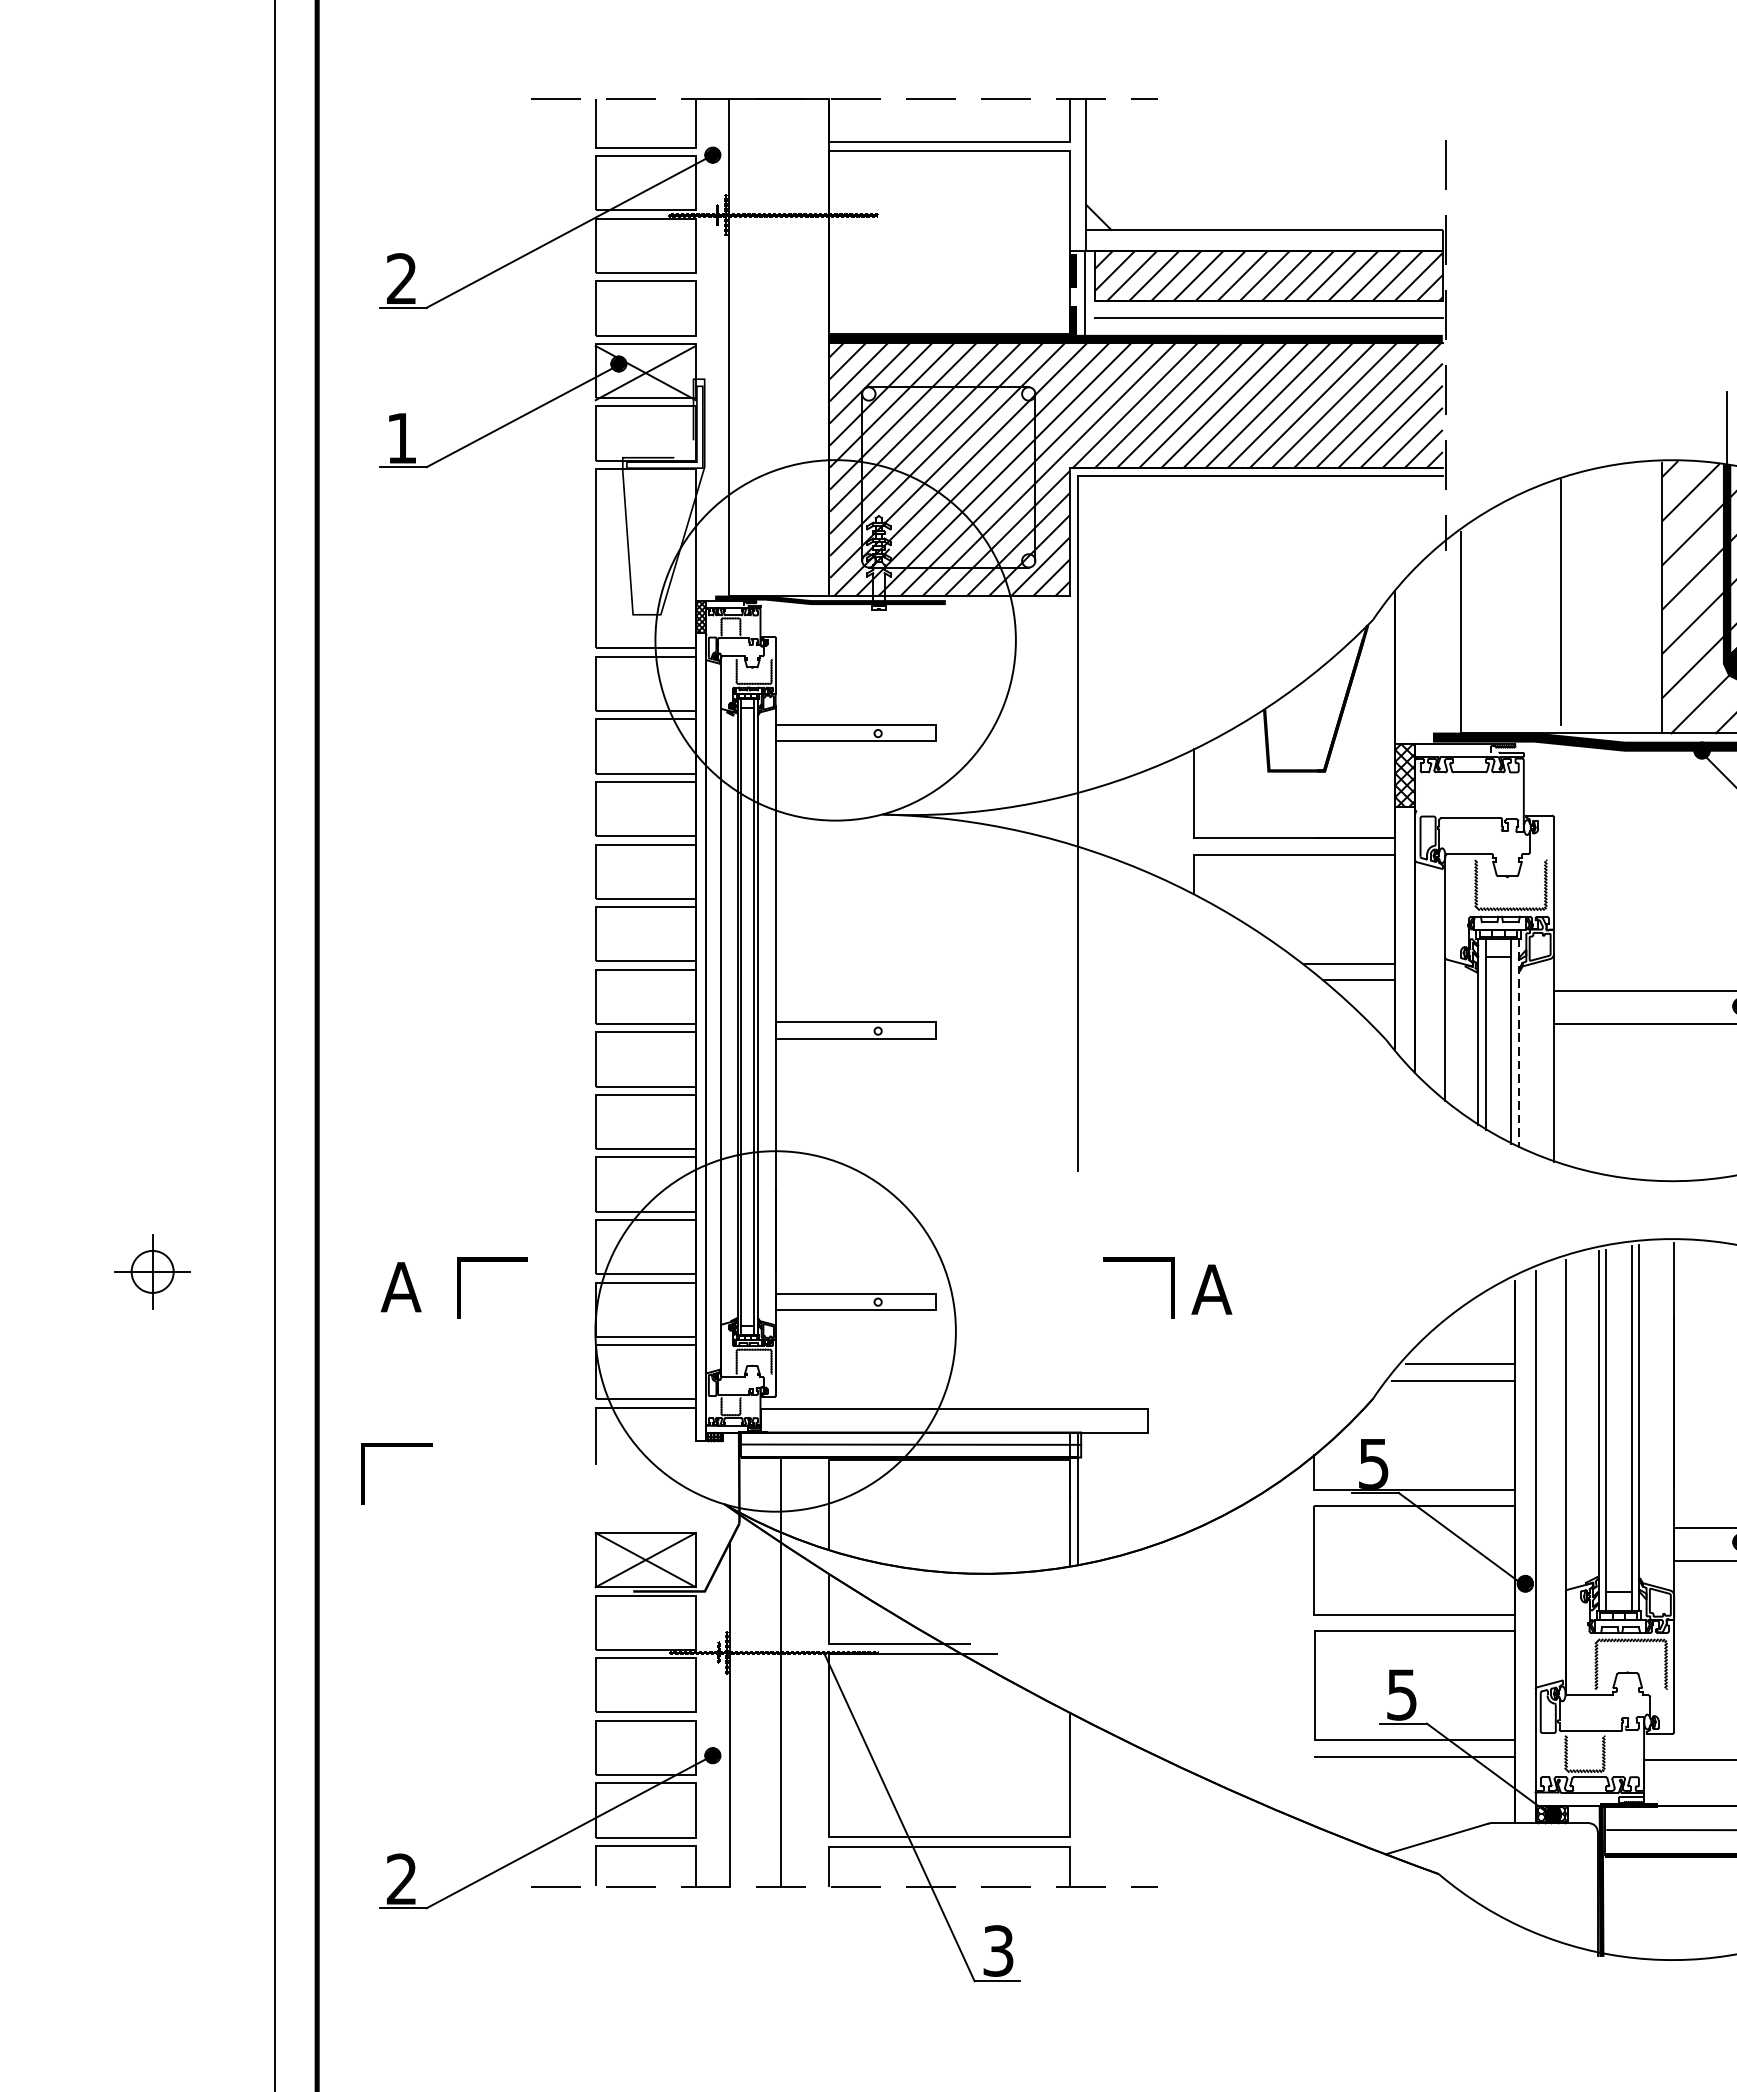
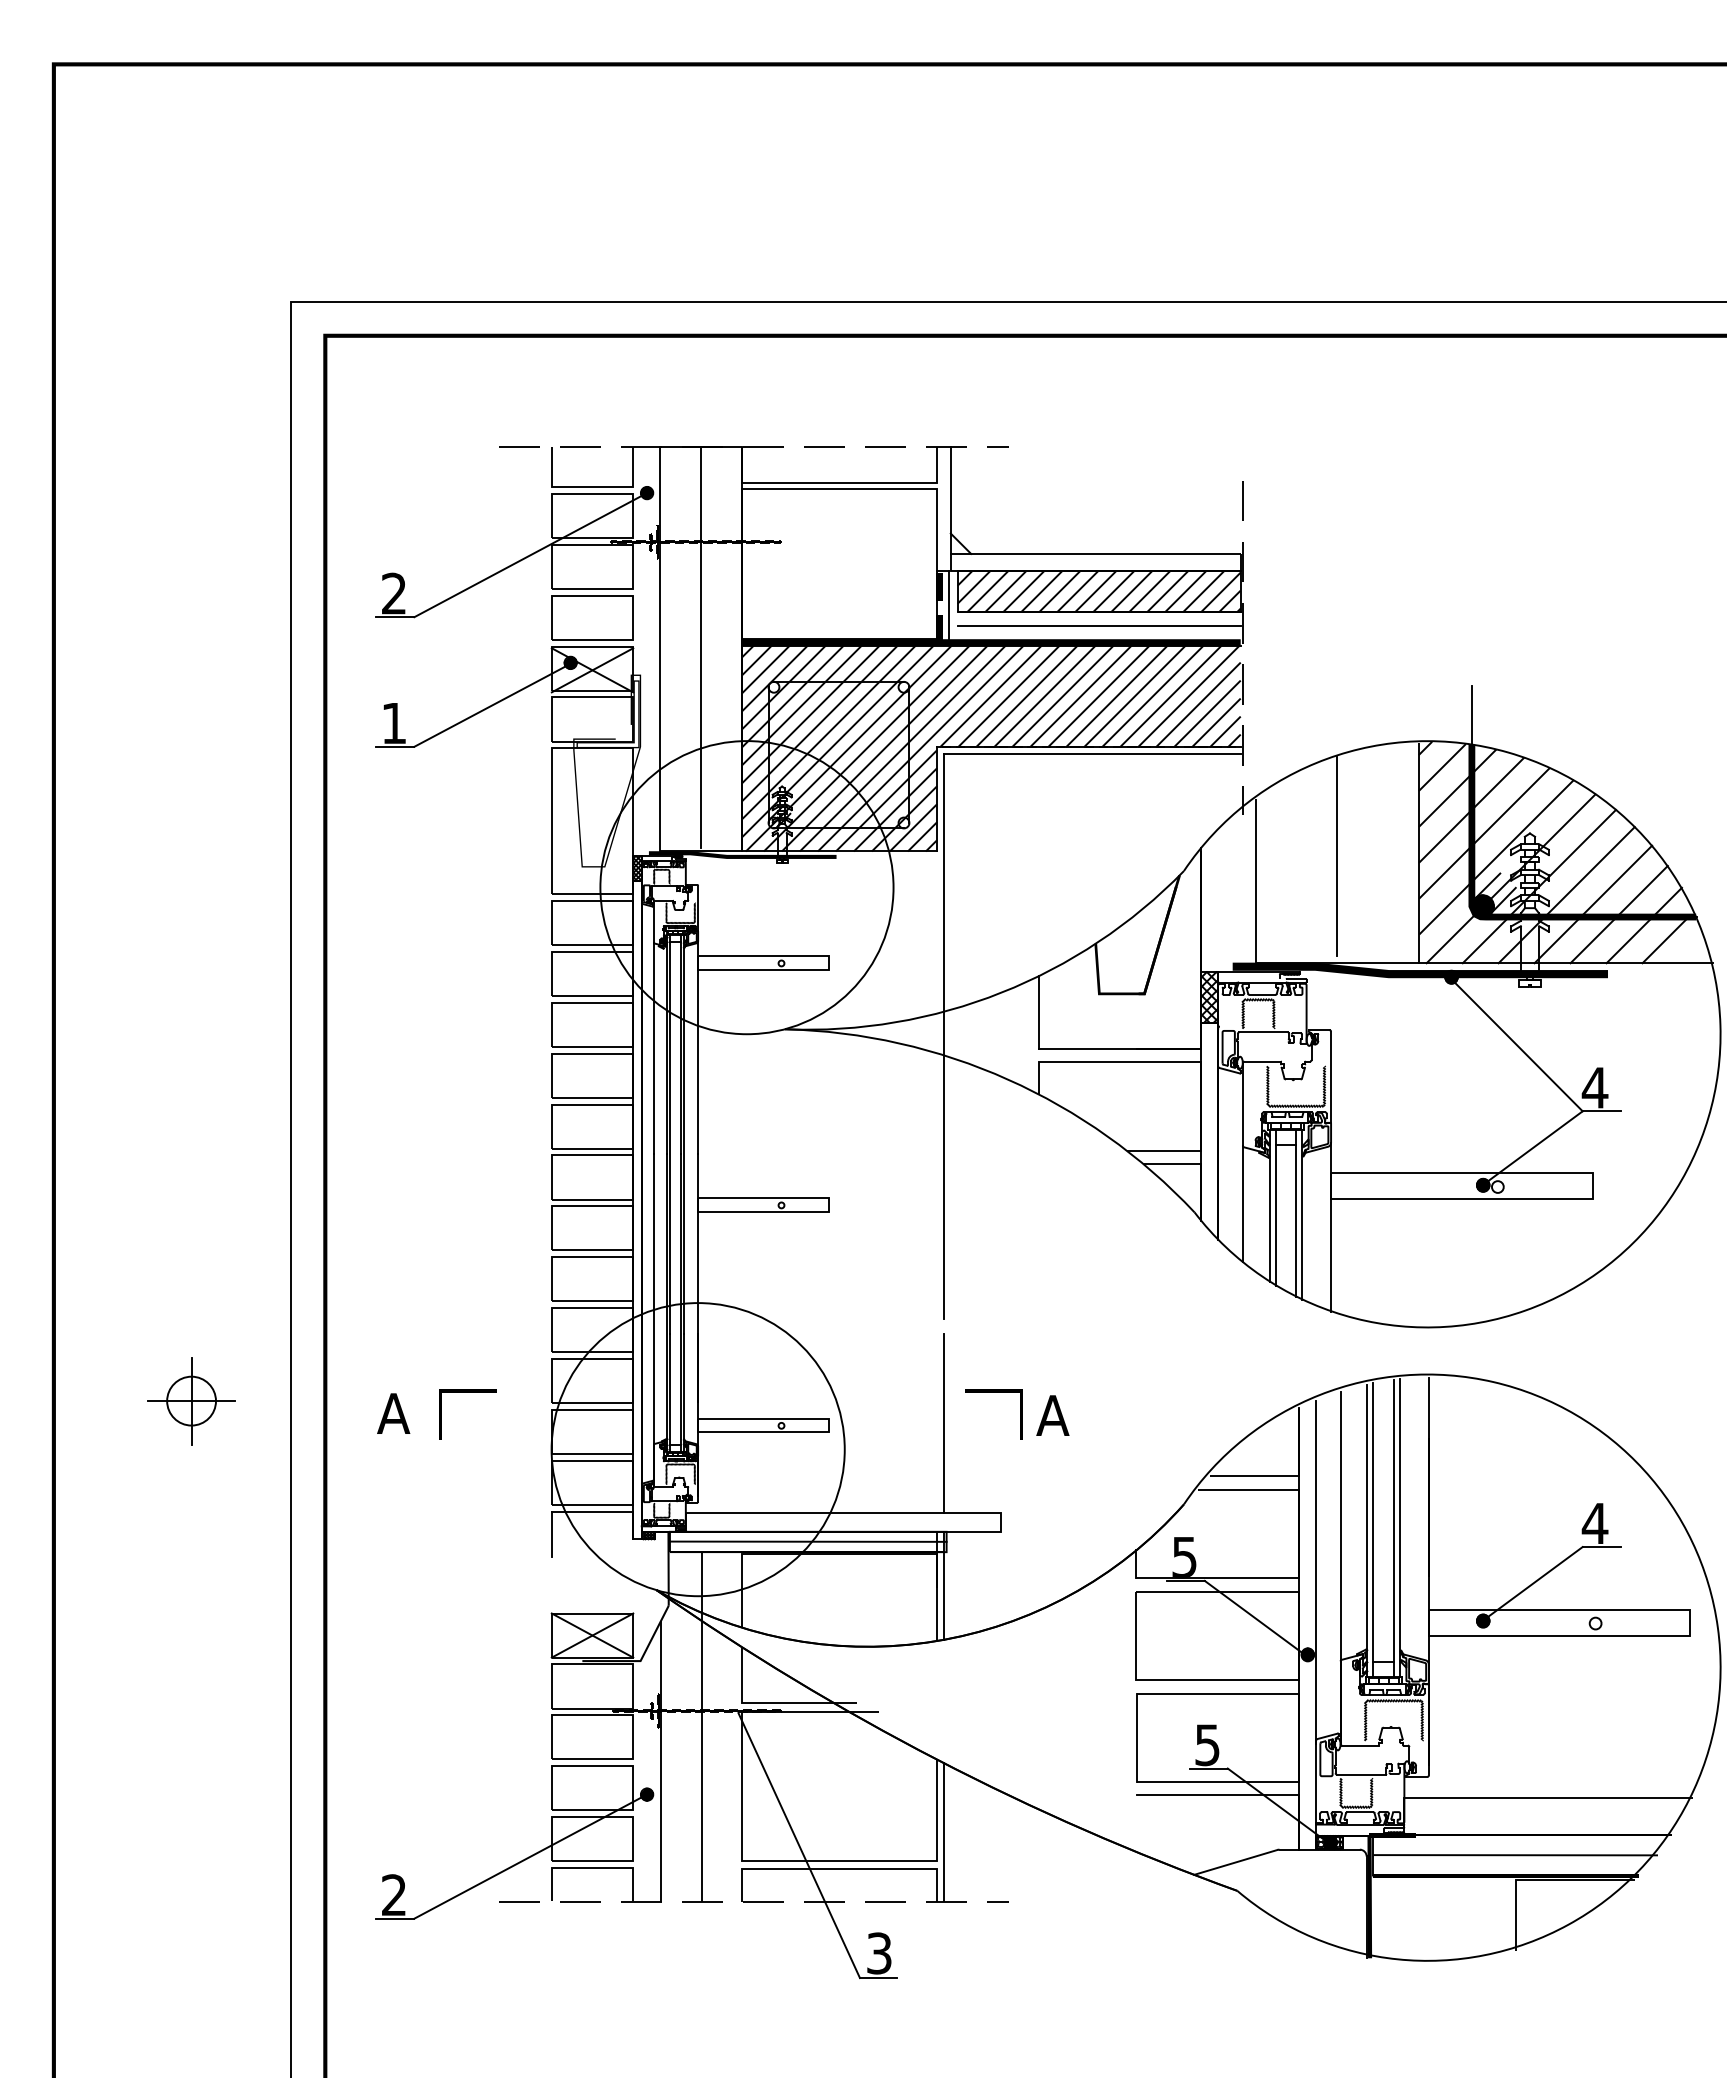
line: (779, 345) -> (701, 647), added
hatch: (1464, 795) -> (1258, 1013), added
line: (1518, 1043) -> (1302, 1215), dashed -> solid
part: (152, 1272) -> (191, 1401), size x1.43
line: (1078, 1298) -> (944, 1422), added
line: (396, 1446) -> (389, 1543), removed
line: (1078, 1801) -> (944, 1831), added

